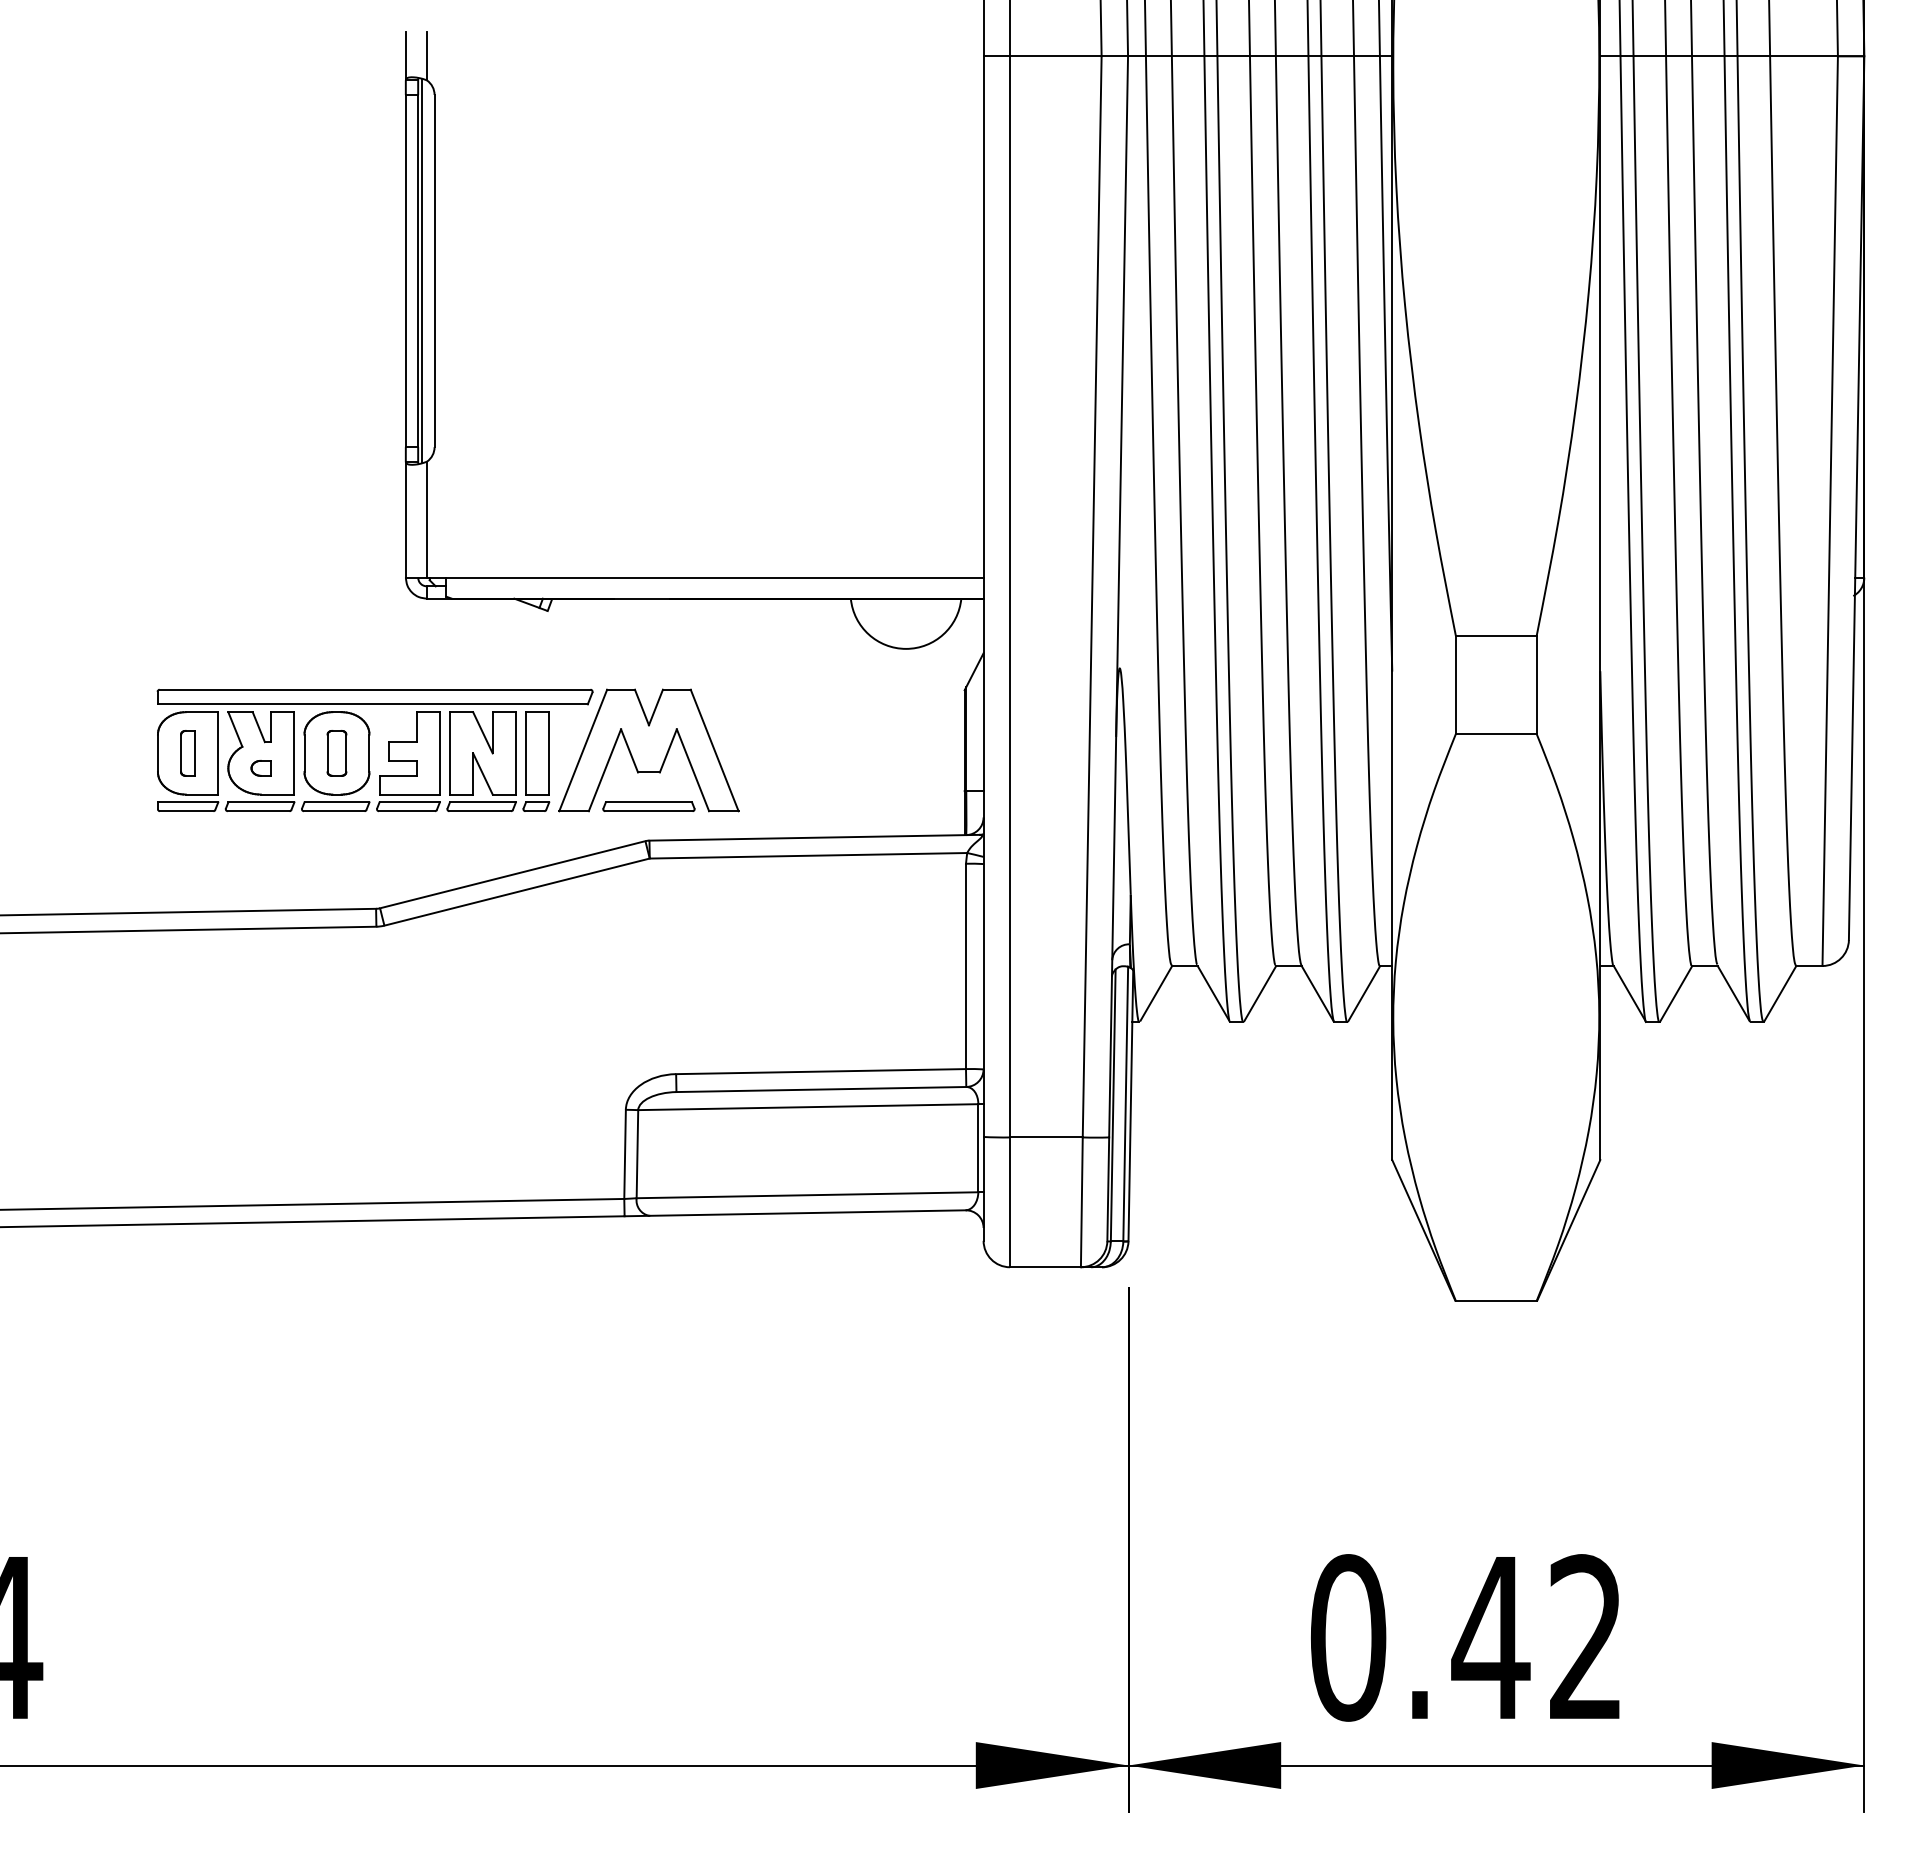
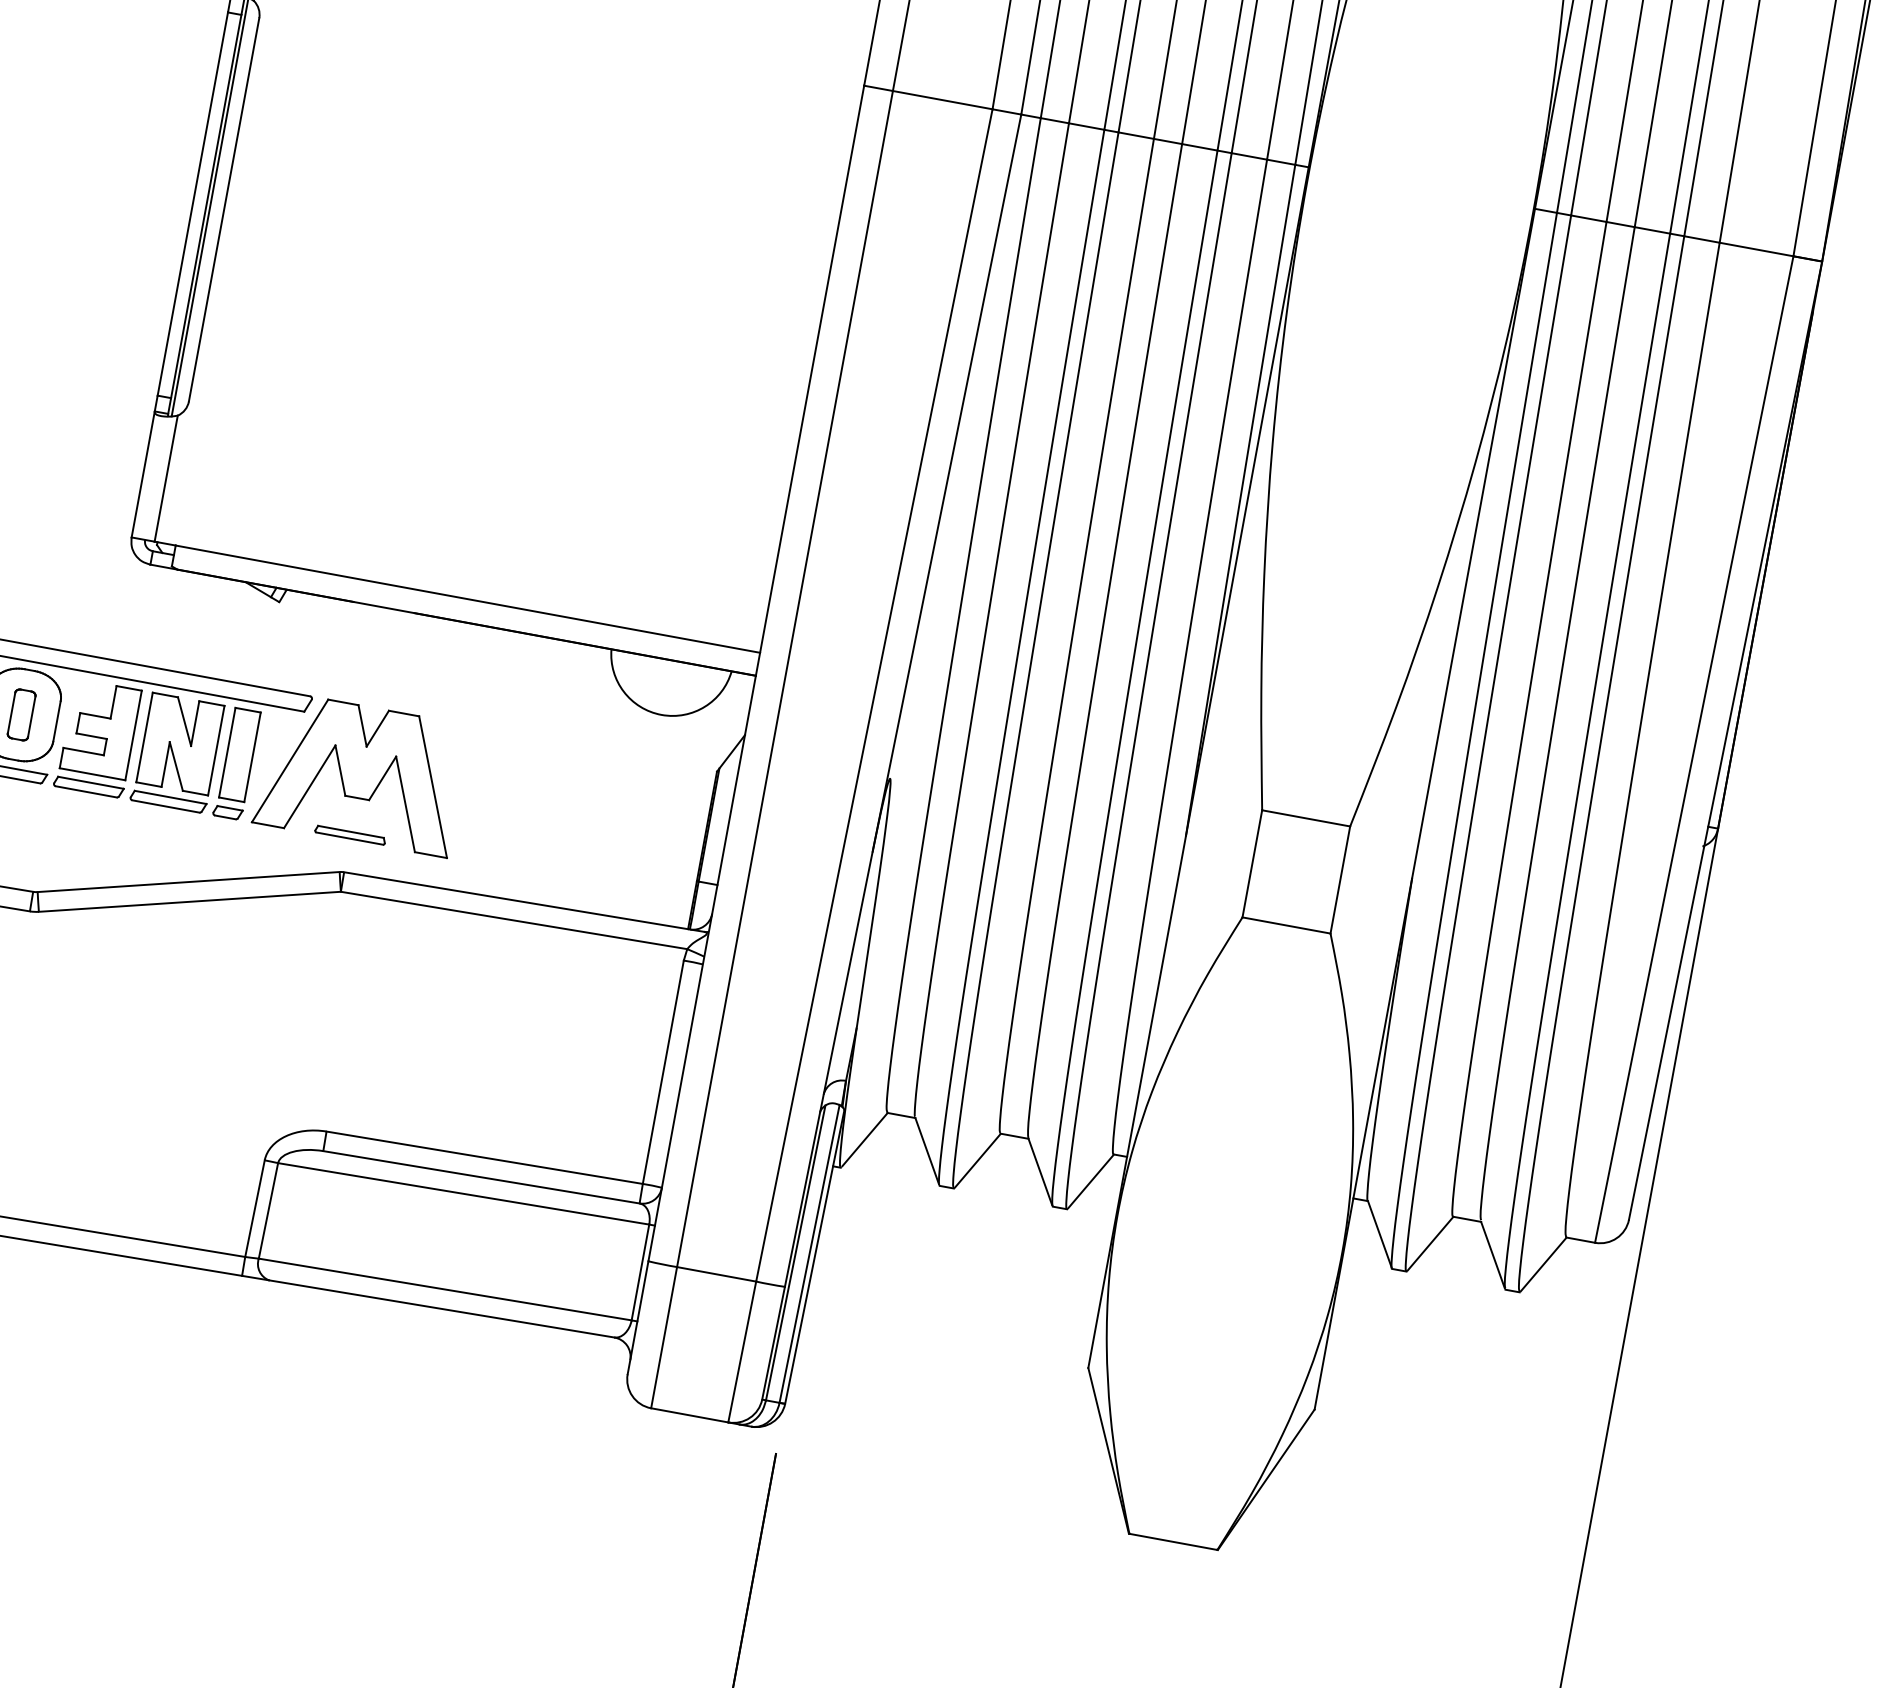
part: (648, 806) -> (349, 834), size x0.7

